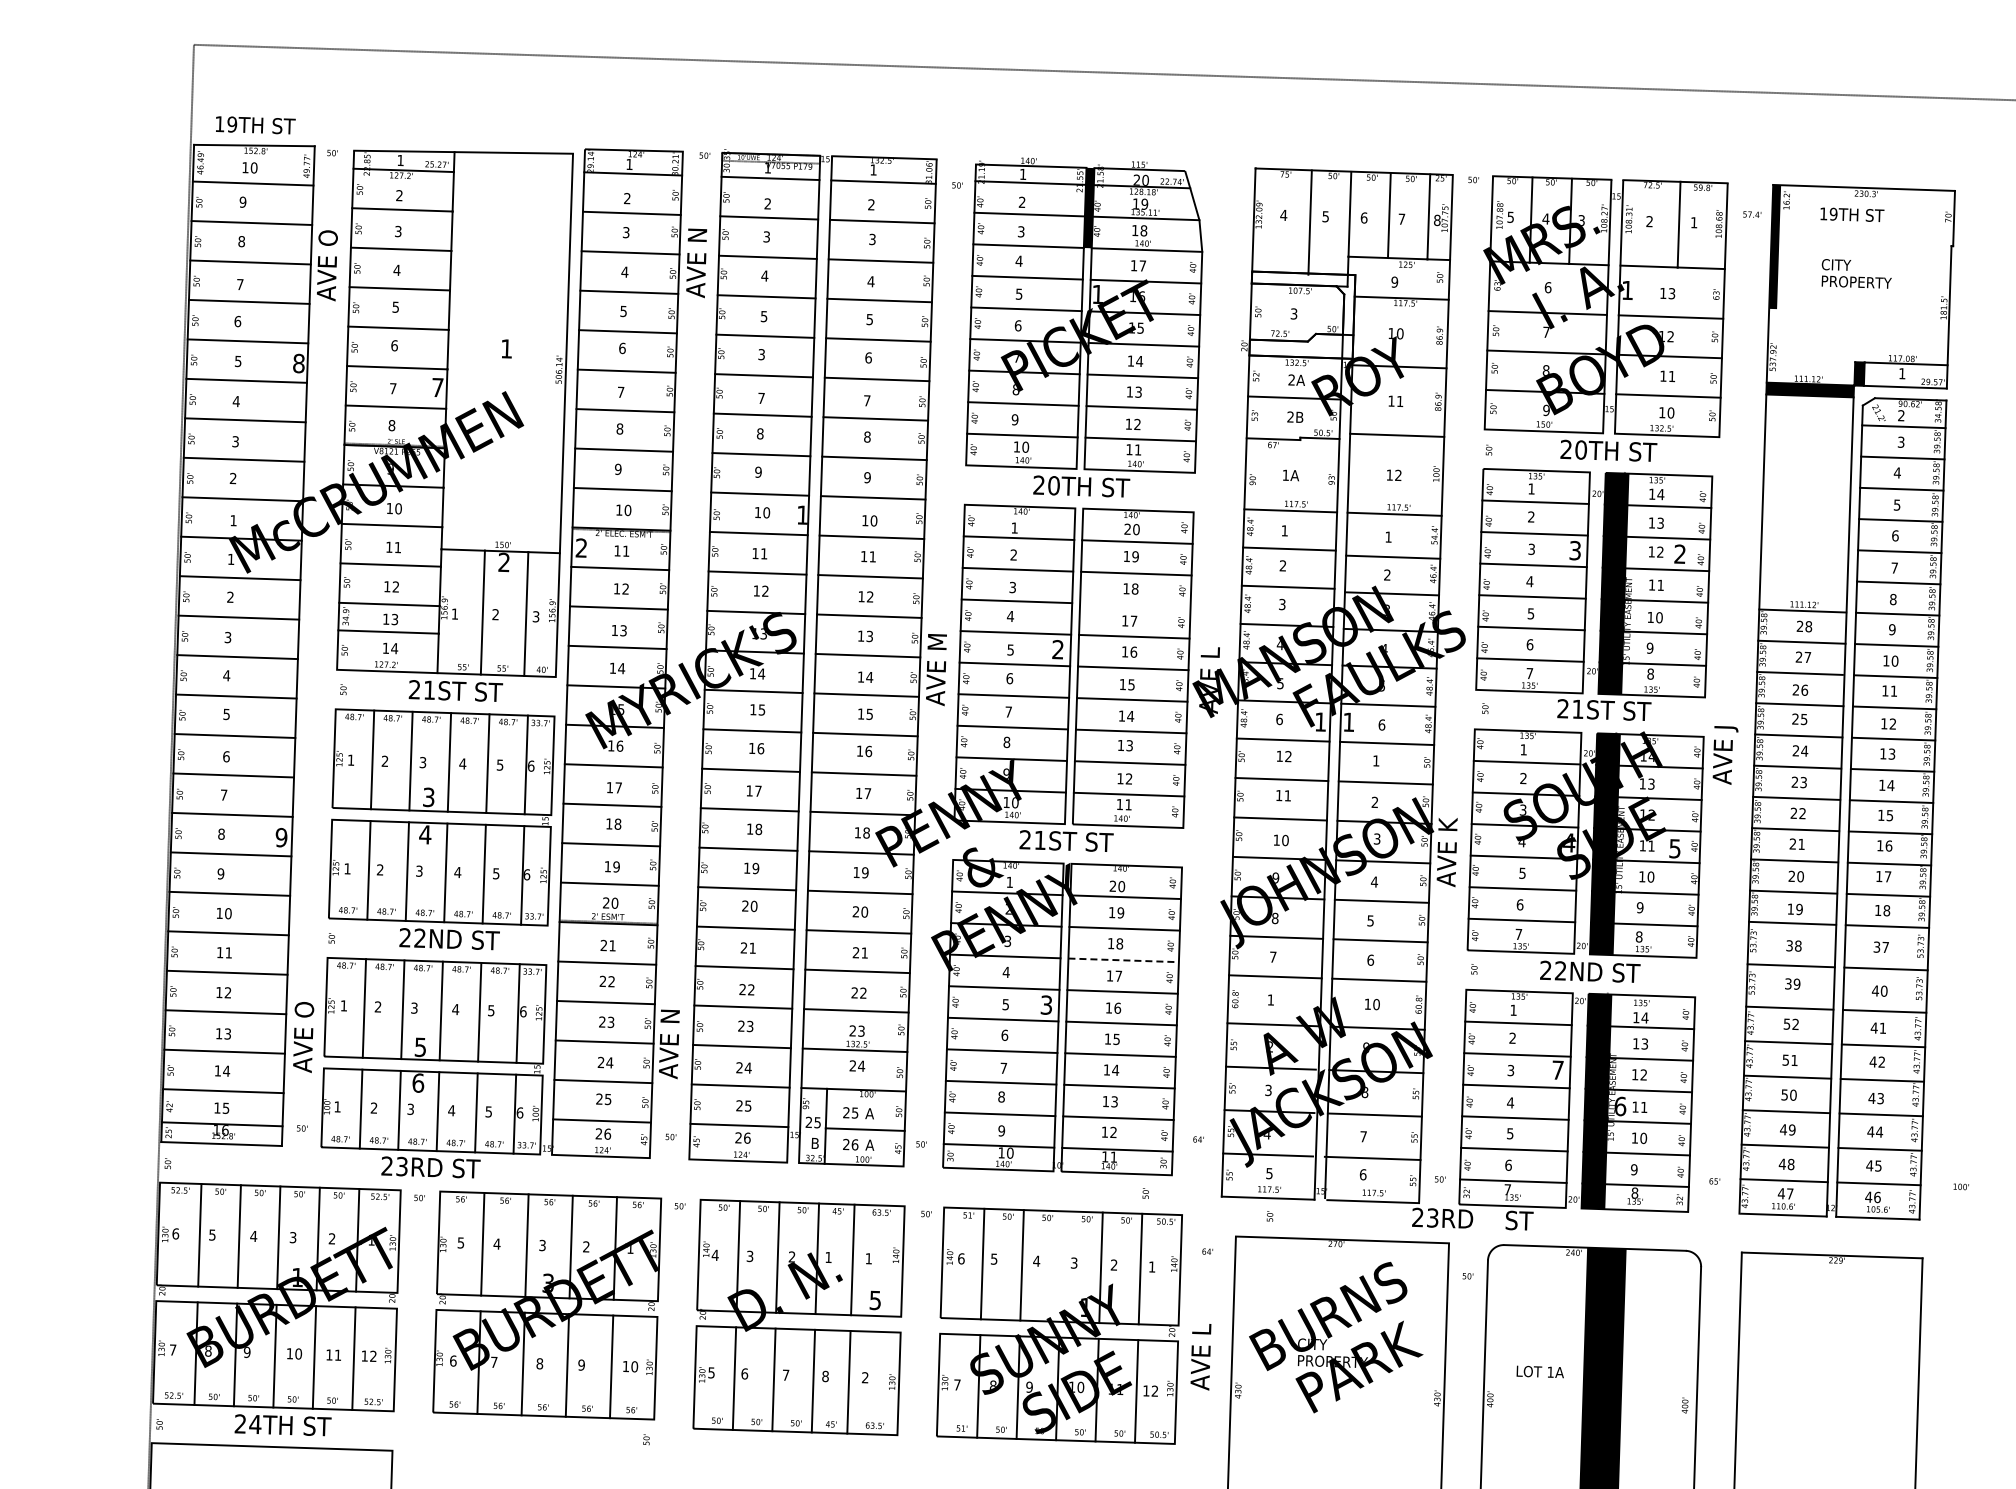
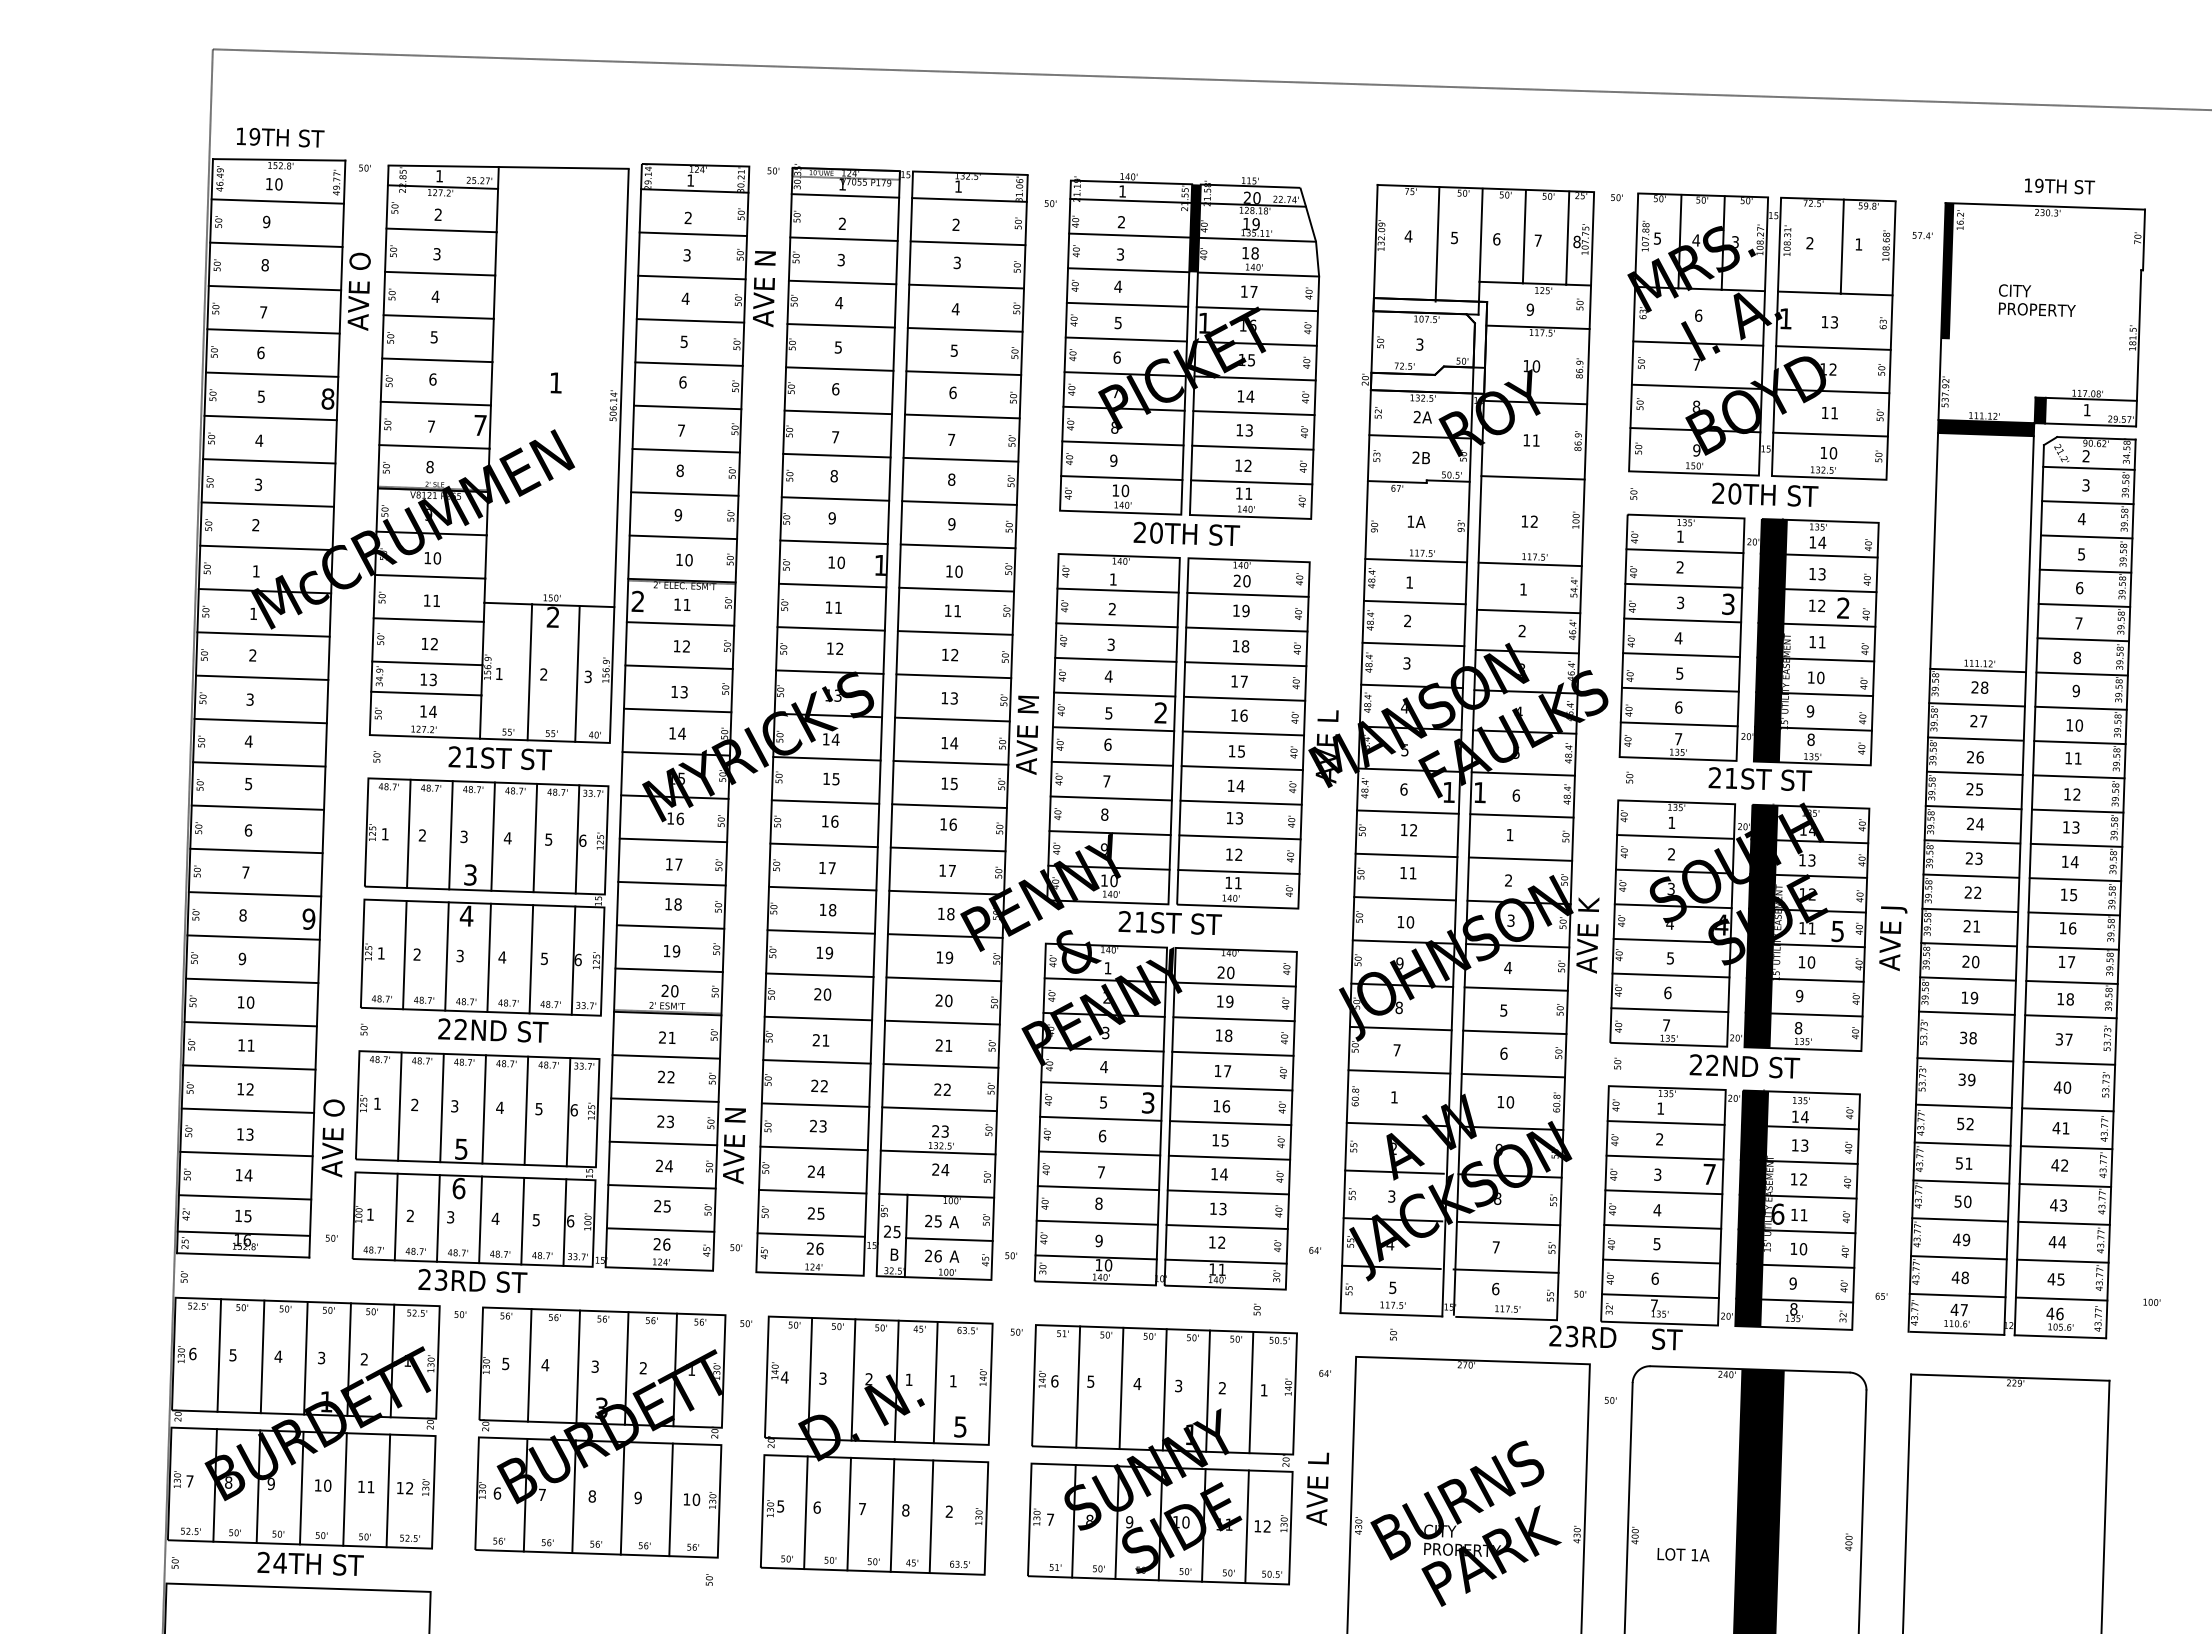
text: (1852, 214) -> (2060, 186), moved
text: (761, 354) -> (835, 389), 3 -> 6
line: (1135, 605) -> (1245, 664), added
text: (1725, 755) -> (1893, 938), moved
line: (1124, 960) -> (1233, 1053), dashed -> solid
line: (1061, 1266) -> (1164, 1389), added
text: (1336, 1337) -> (1466, 1523), moved
text: (1539, 1371) -> (1682, 1554), moved

